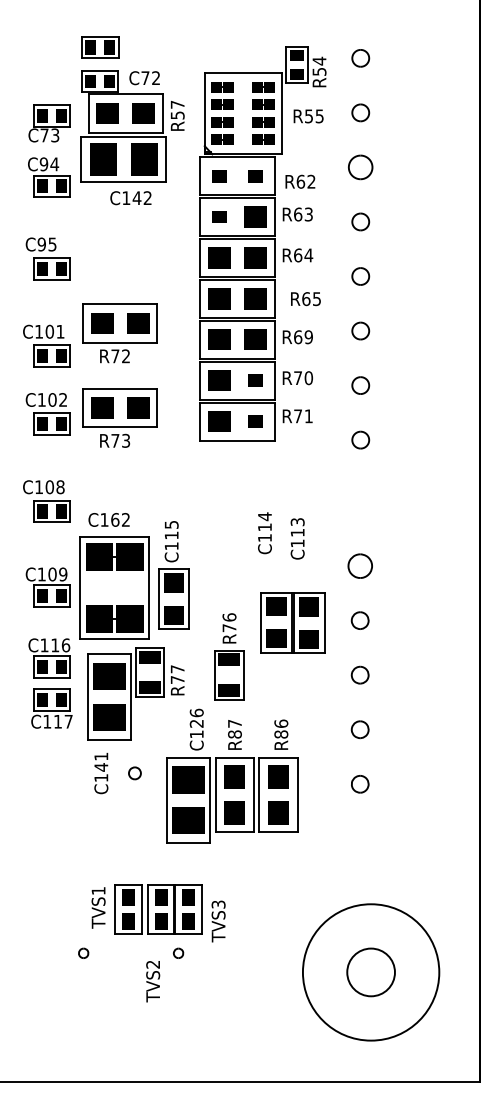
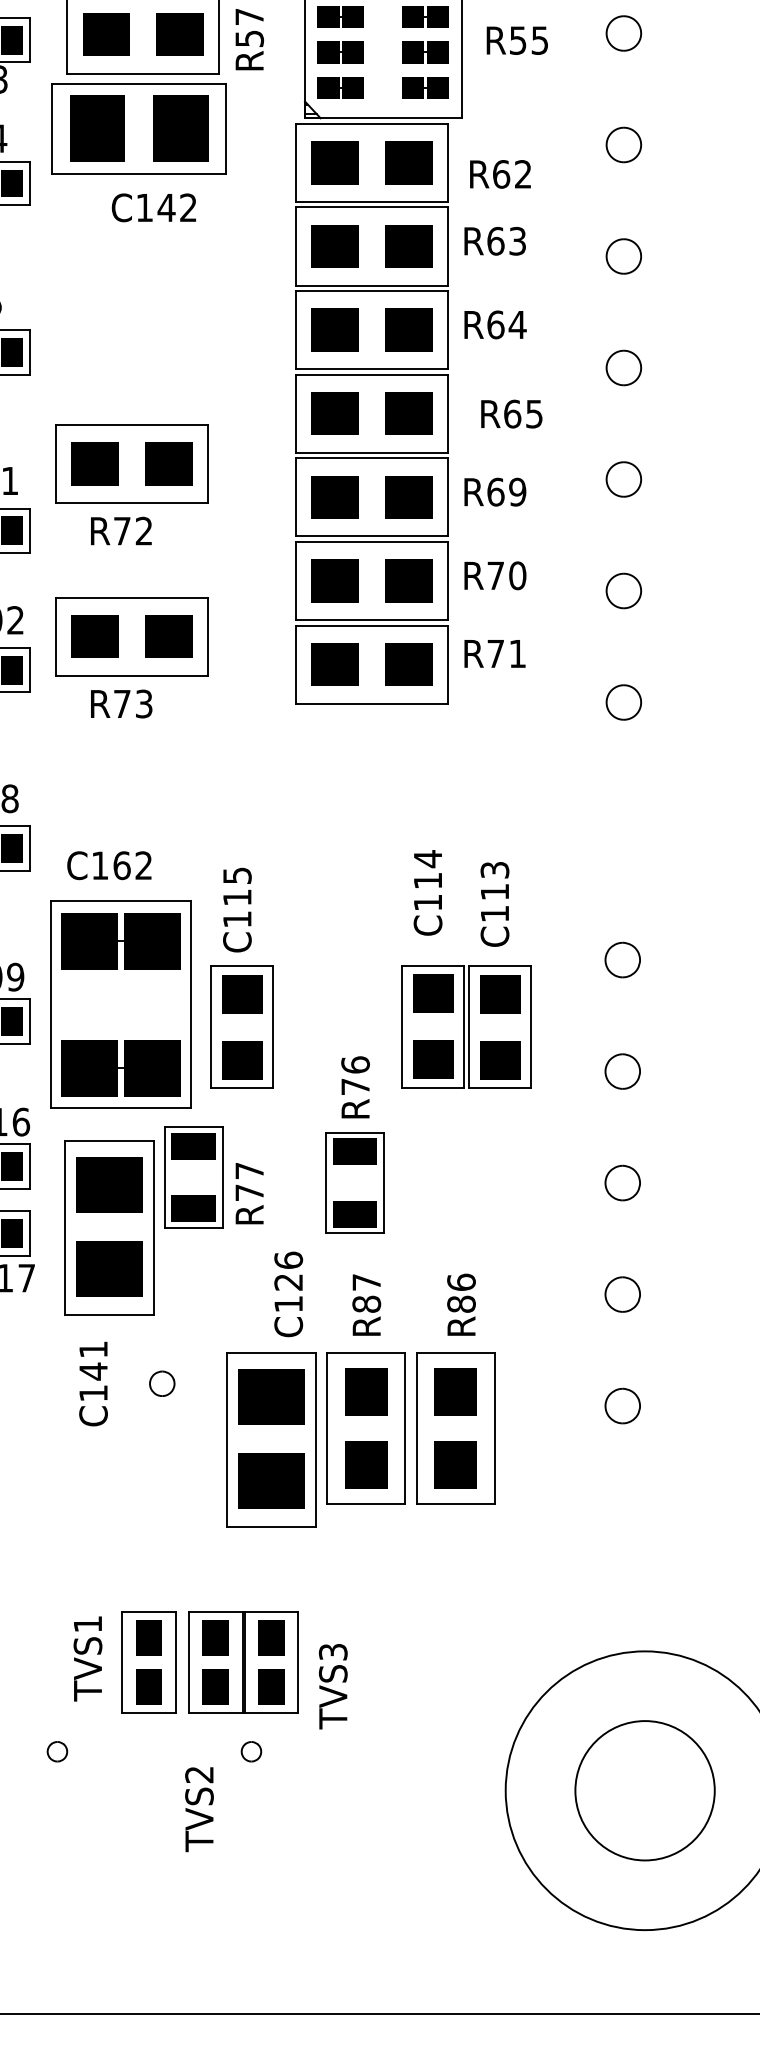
part: (360, 167) -> (623, 145), size x0.71
part: (219, 176) -> (335, 163), size x1.67
part: (255, 176) -> (408, 163), size x1.67
part: (219, 216) -> (335, 245), size x1.67
part: (255, 380) -> (408, 580), size x1.67
part: (255, 421) -> (408, 664), size x1.67
part: (359, 565) -> (621, 958), size x0.71
part: (292, 622) -> (465, 1026), moved
circle: (371, 972) -> (645, 1790), size x1.43

